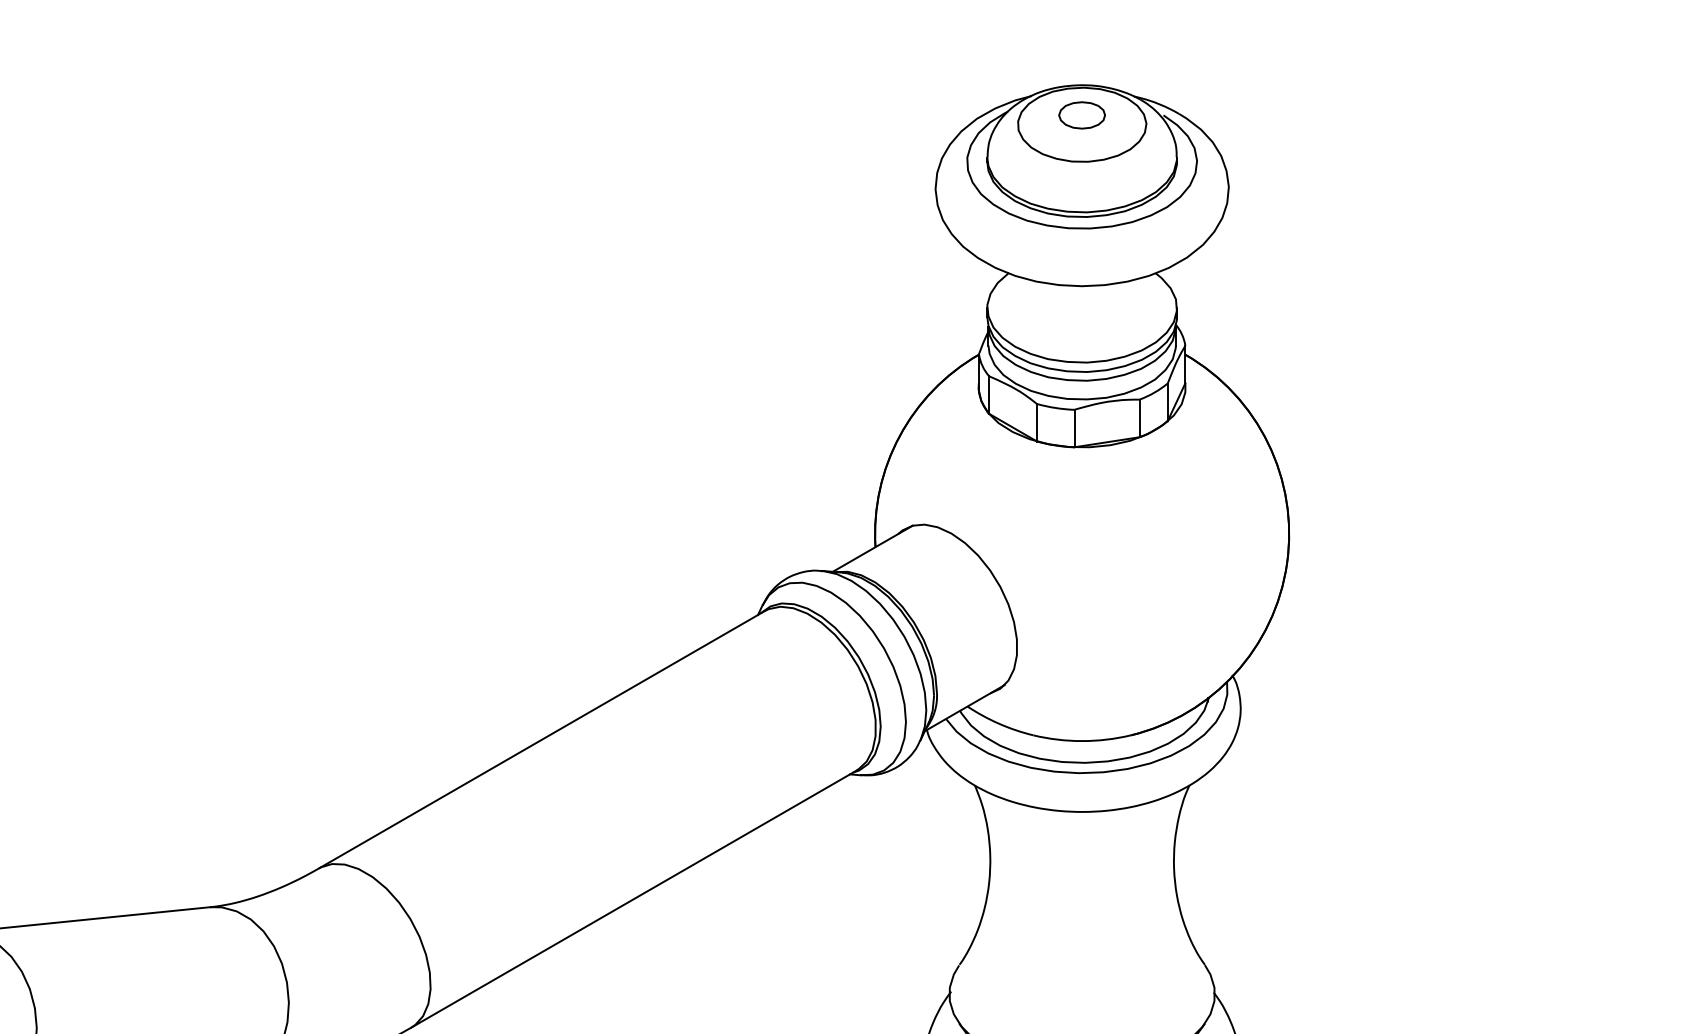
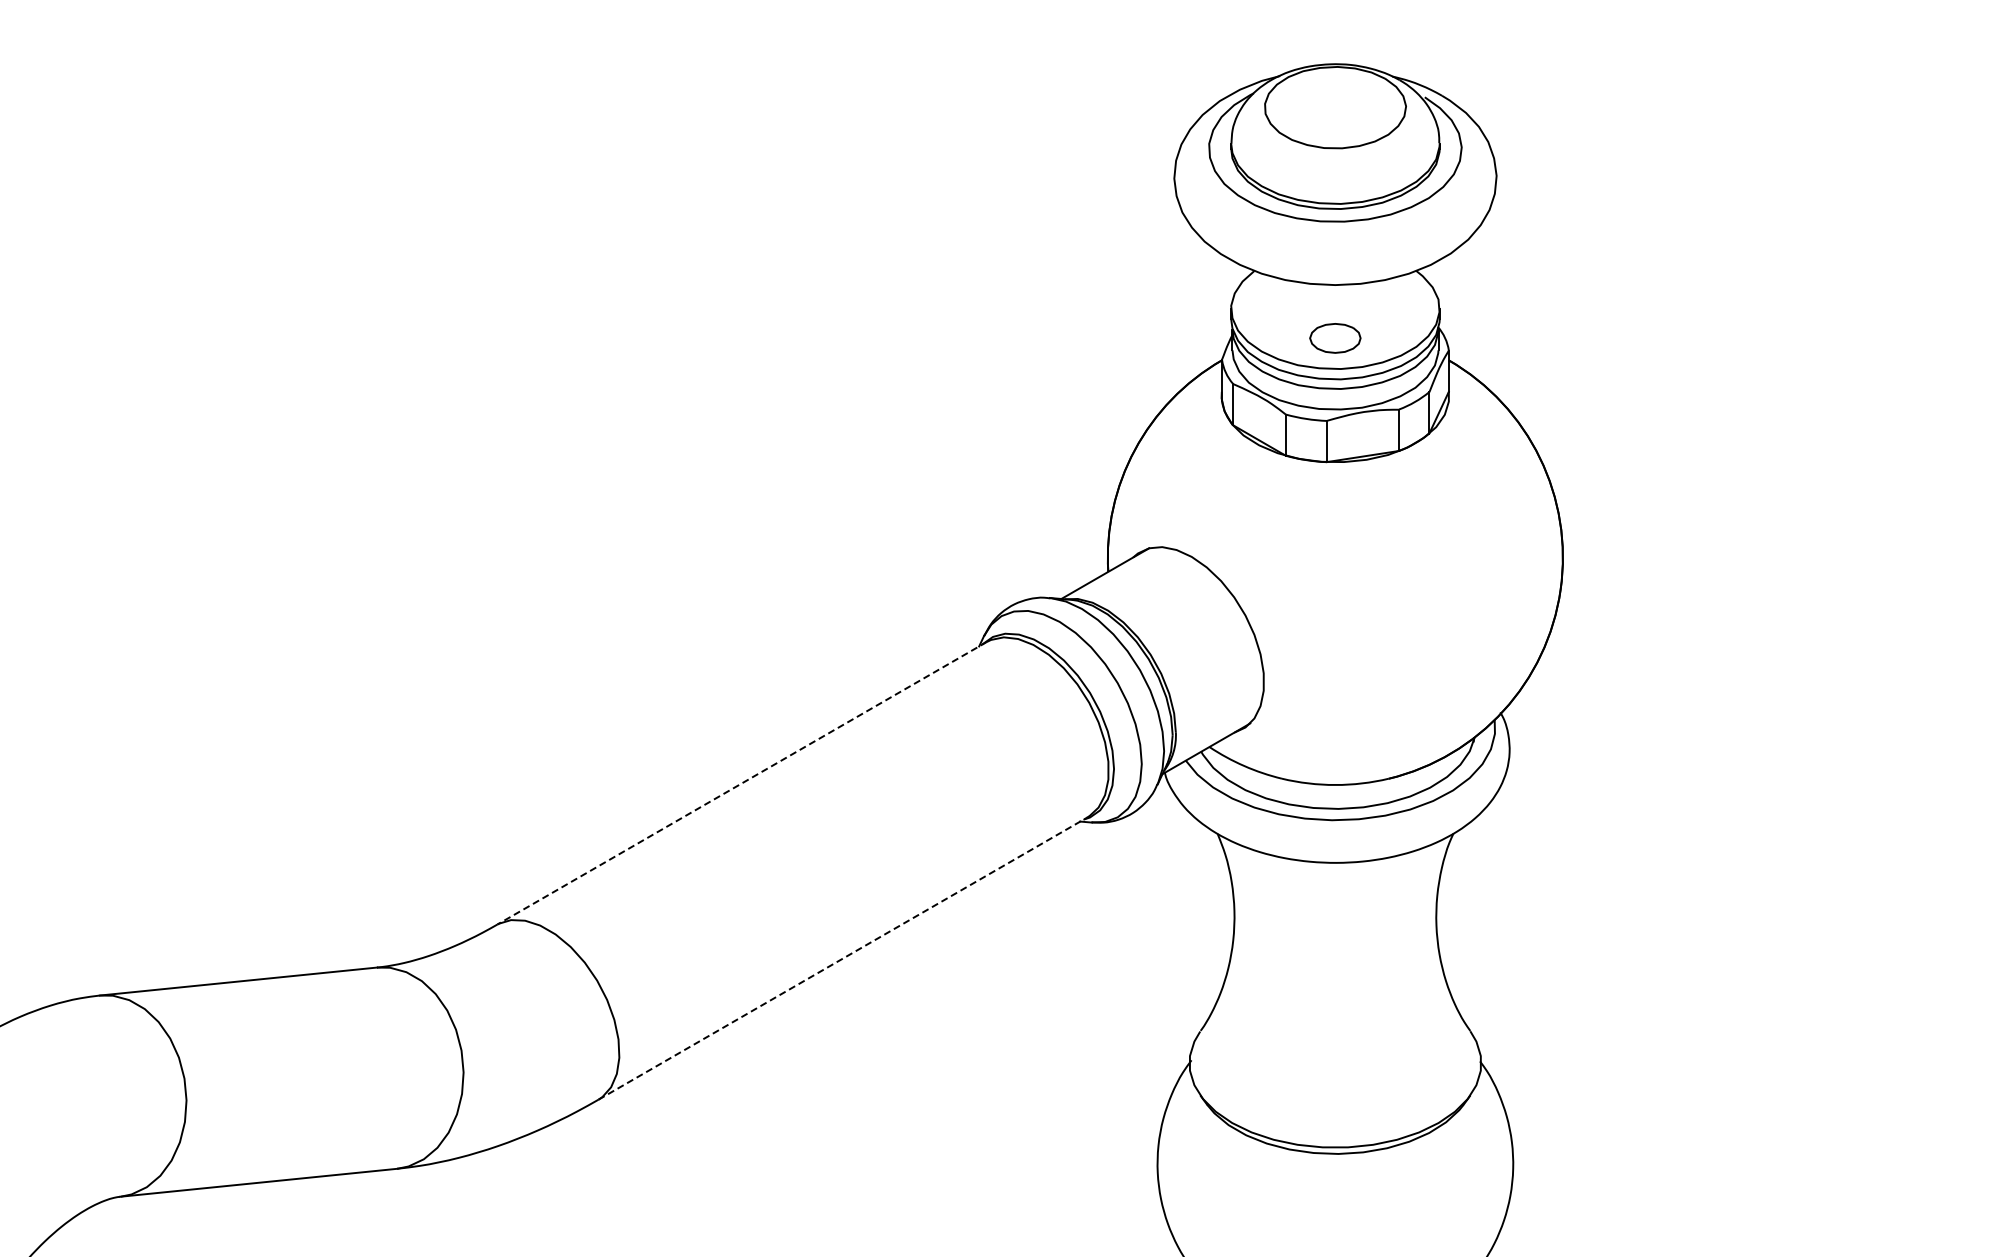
part: (1082, 115) -> (1335, 338), moved
line: (542, 739) -> (742, 783), solid -> dashed
line: (634, 898) -> (843, 958), solid -> dashed

